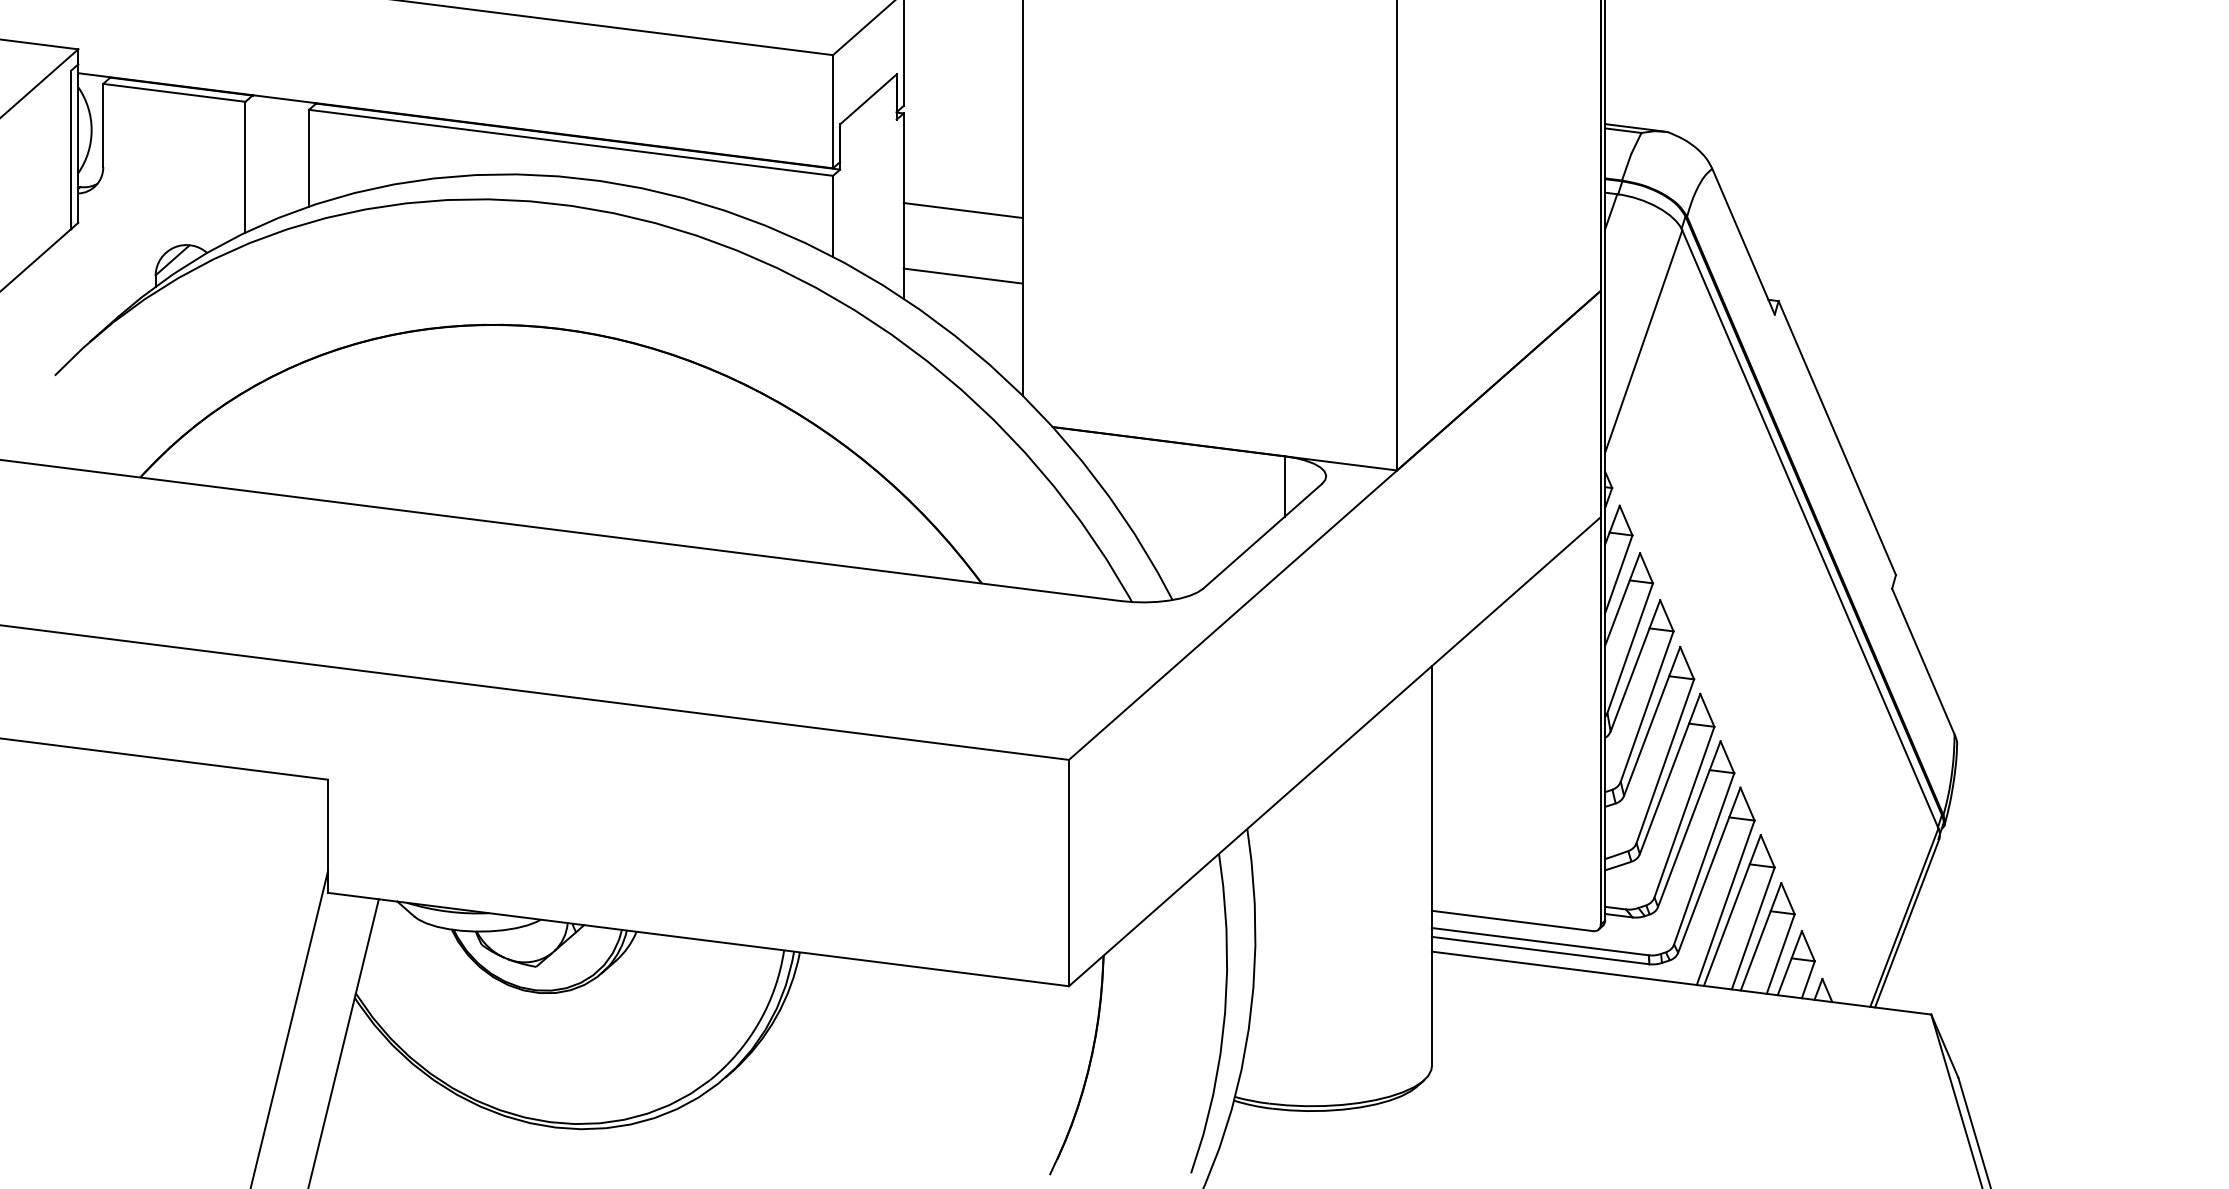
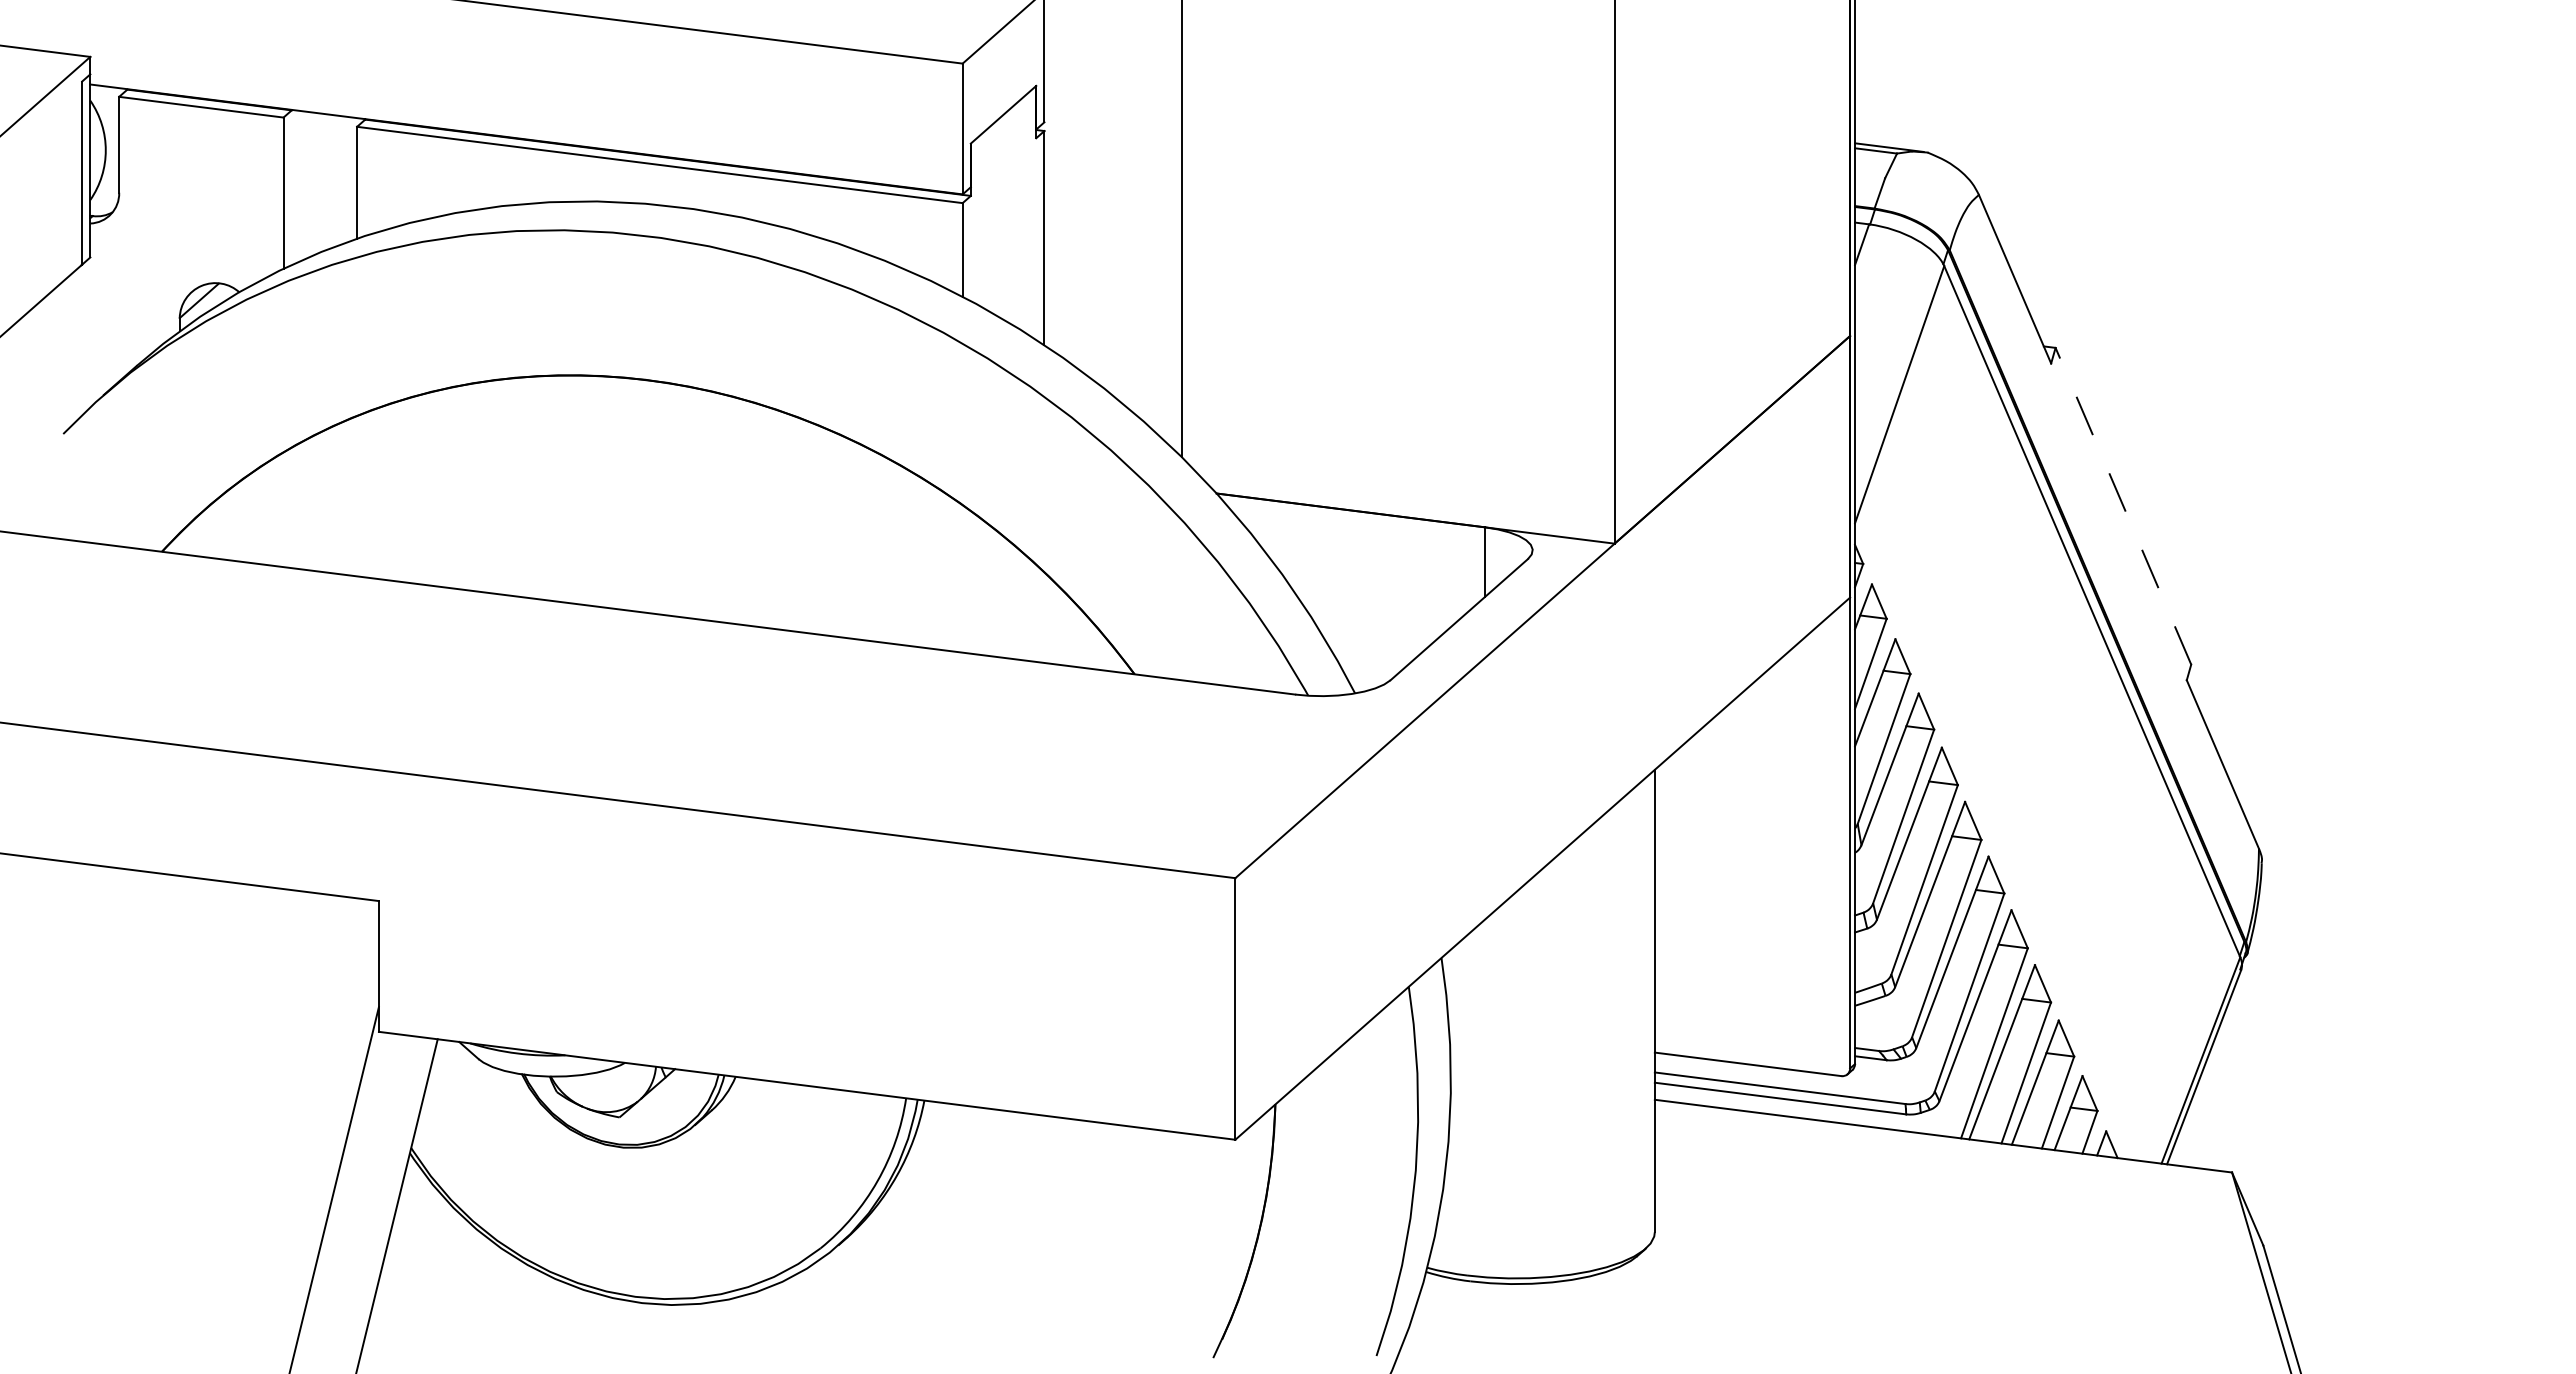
line: (963, 209) -> (1113, 242), removed
line: (963, 275) -> (1113, 318), removed
line: (1837, 437) -> (2123, 505), solid -> dashed

